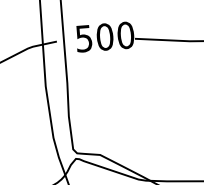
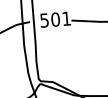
text: (125, 34) -> (66, 18), 500 -> 501

